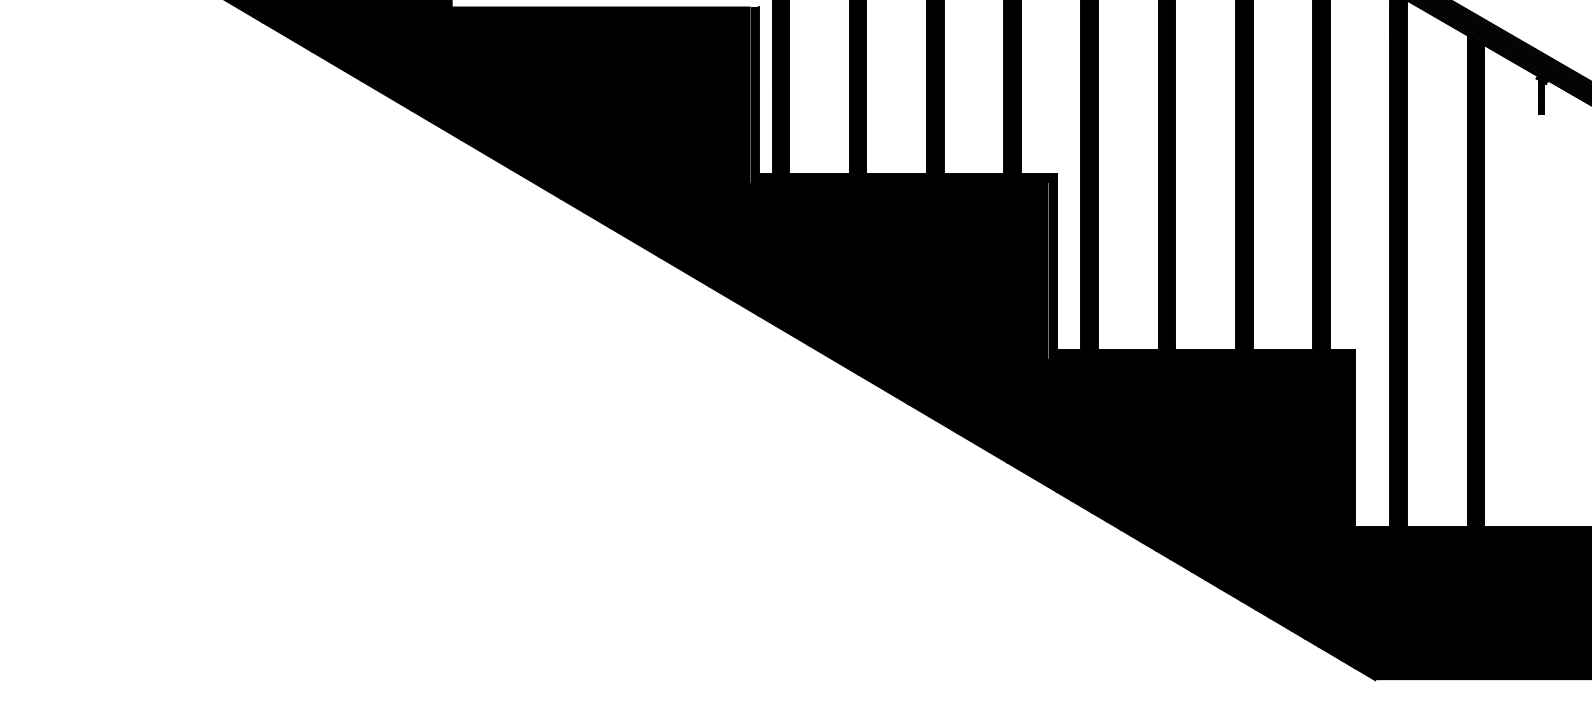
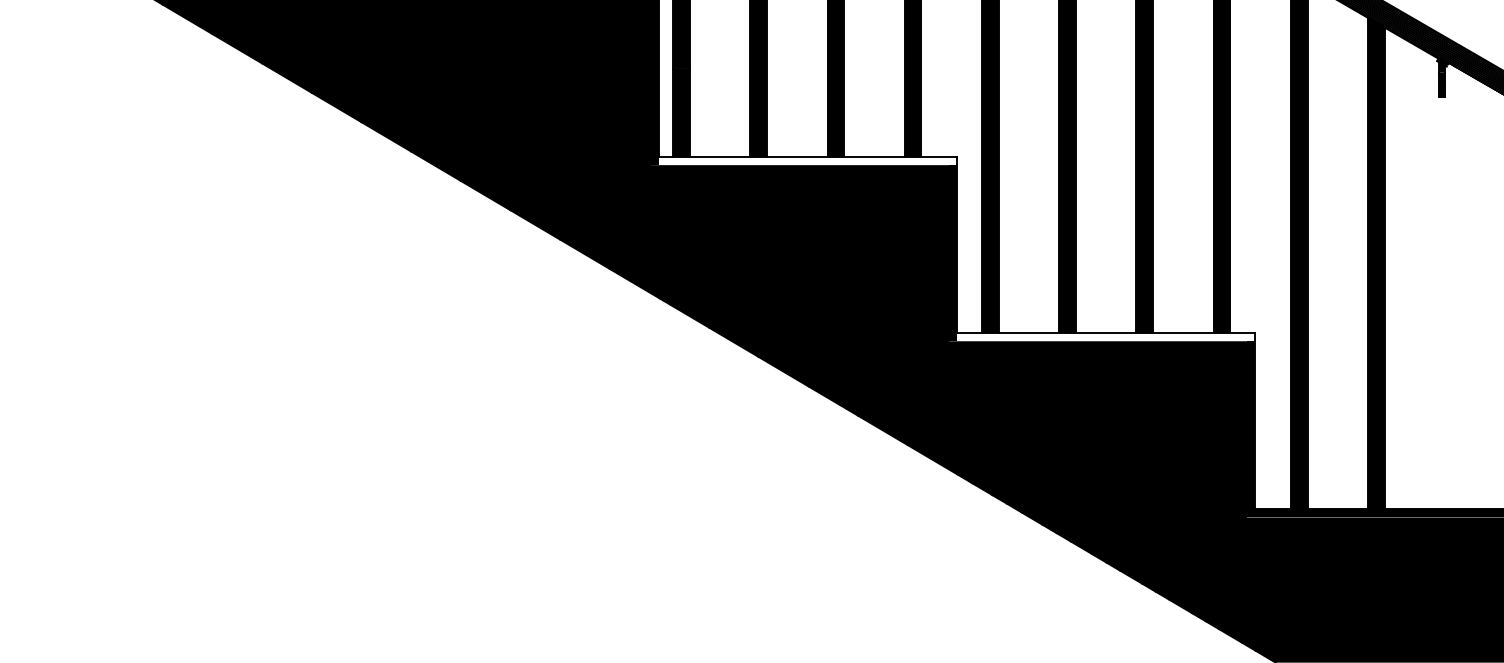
fill: (907, 178) -> (808, 161), removed
fill: (1205, 354) -> (1106, 337), removed

